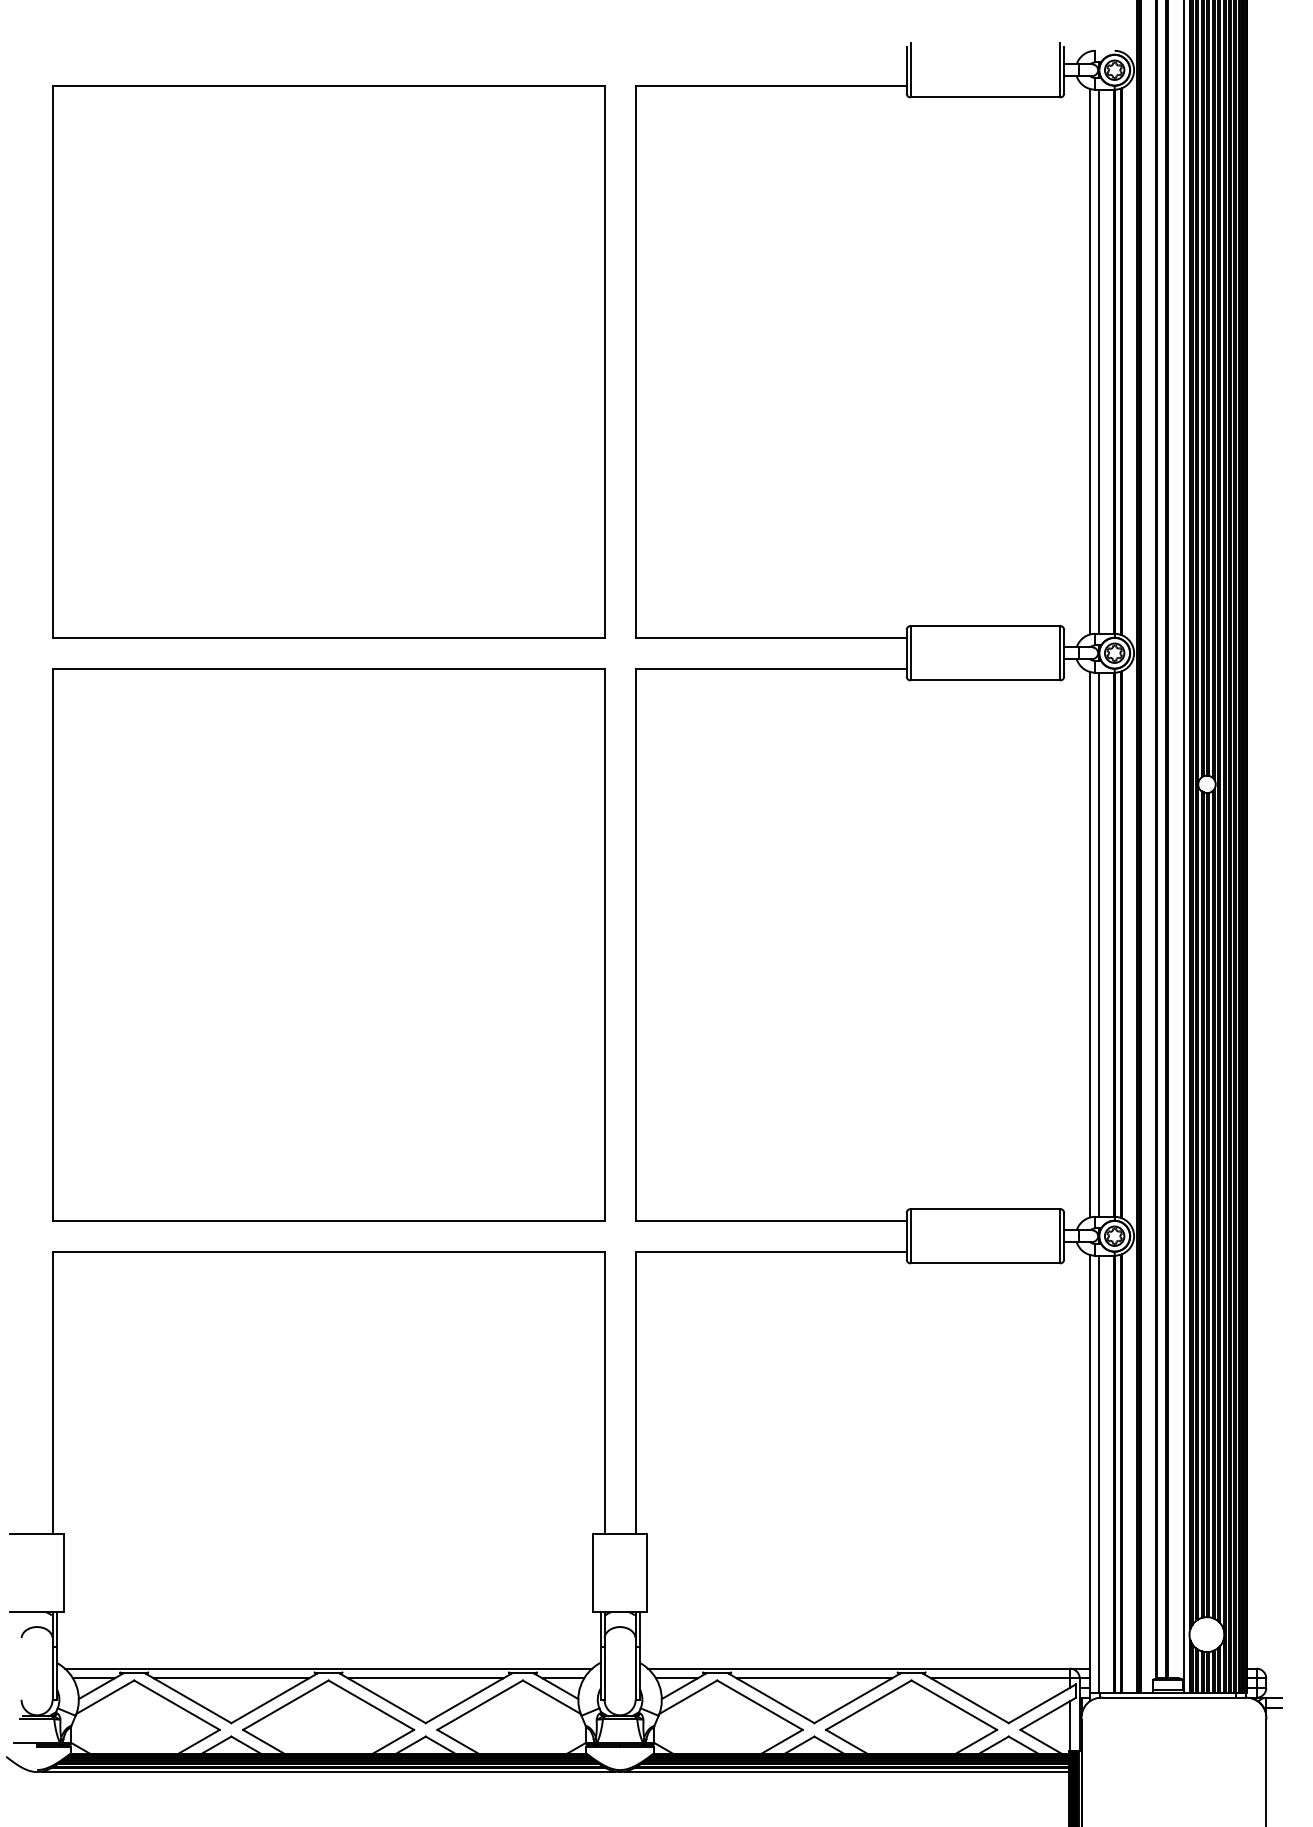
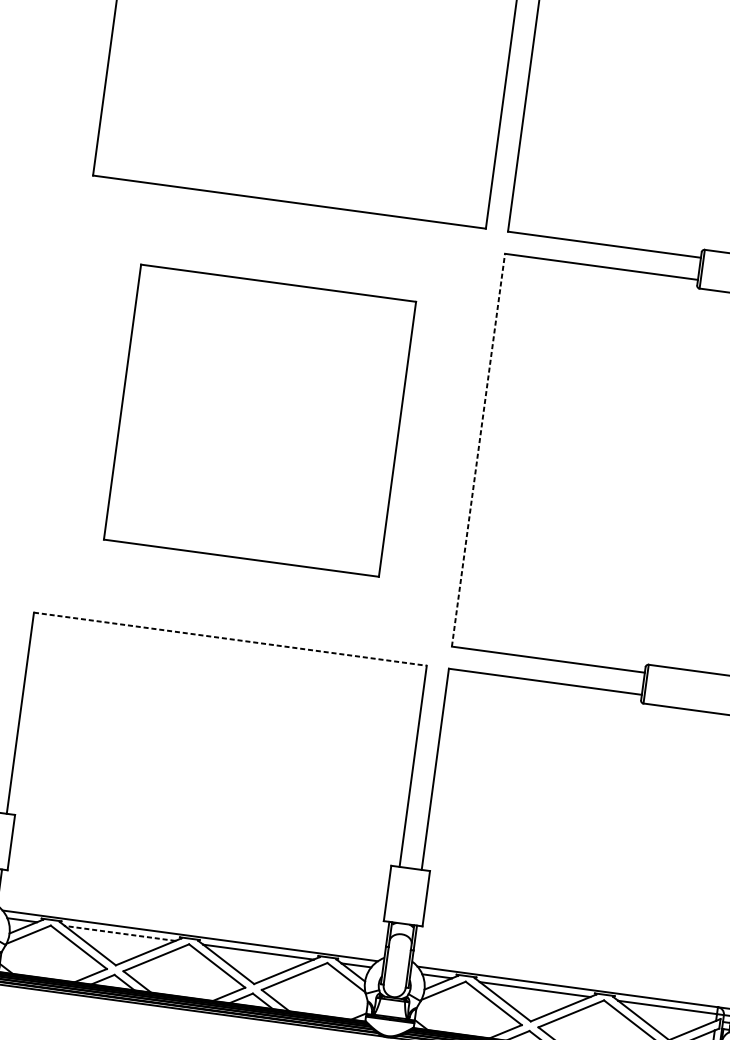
part: (328, 944) -> (259, 420), size x0.7
line: (635, 944) -> (478, 450), solid -> dashed
line: (328, 1251) -> (230, 638), solid -> dashed
line: (231, 1678) -> (120, 933), solid -> dashed

